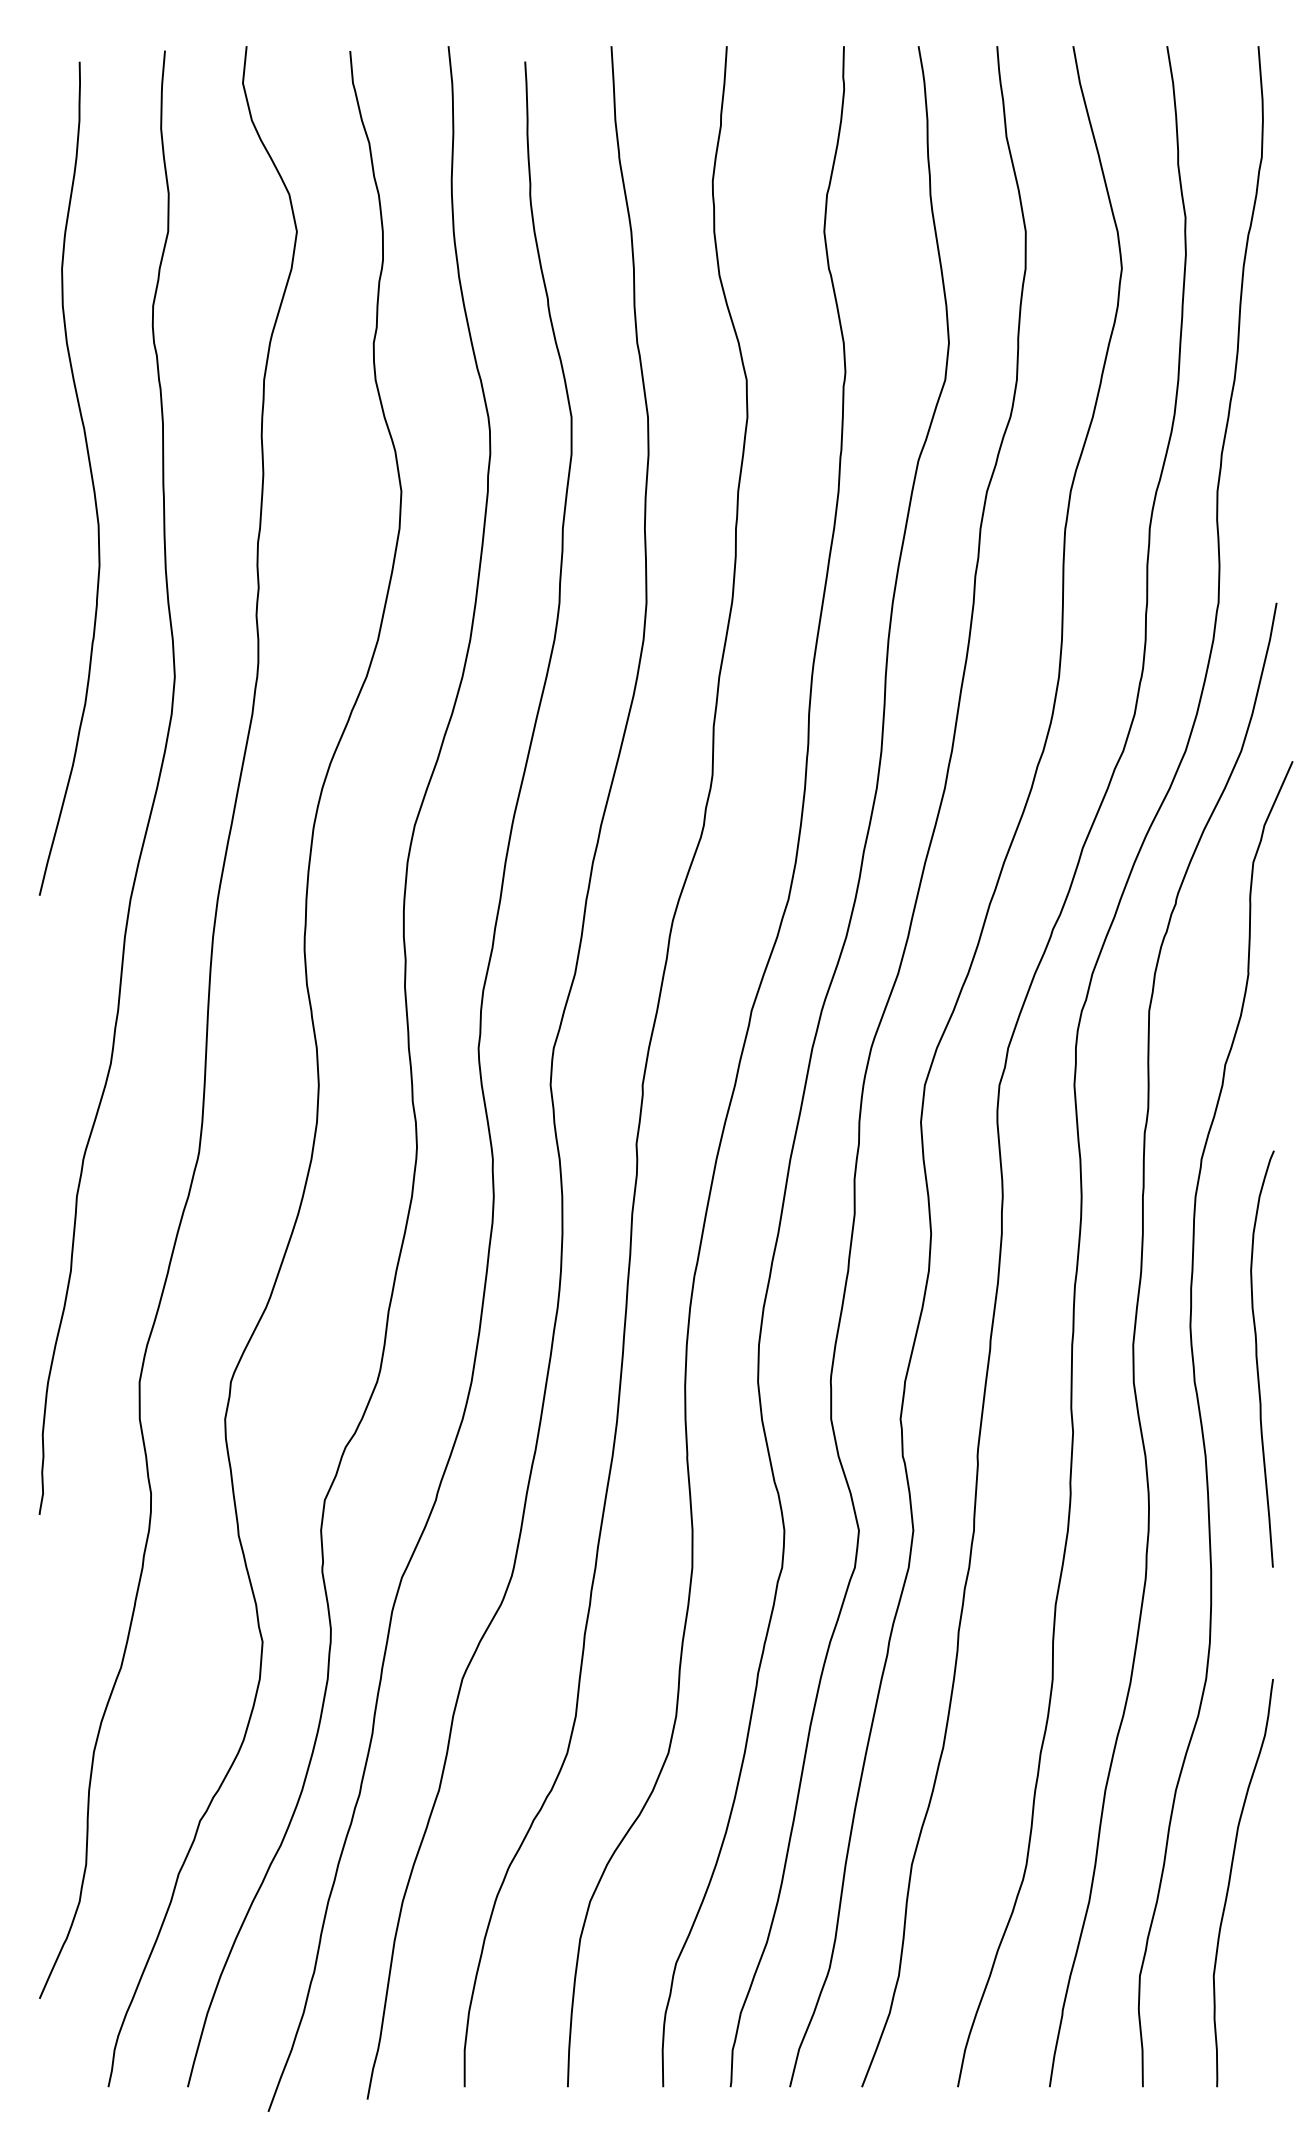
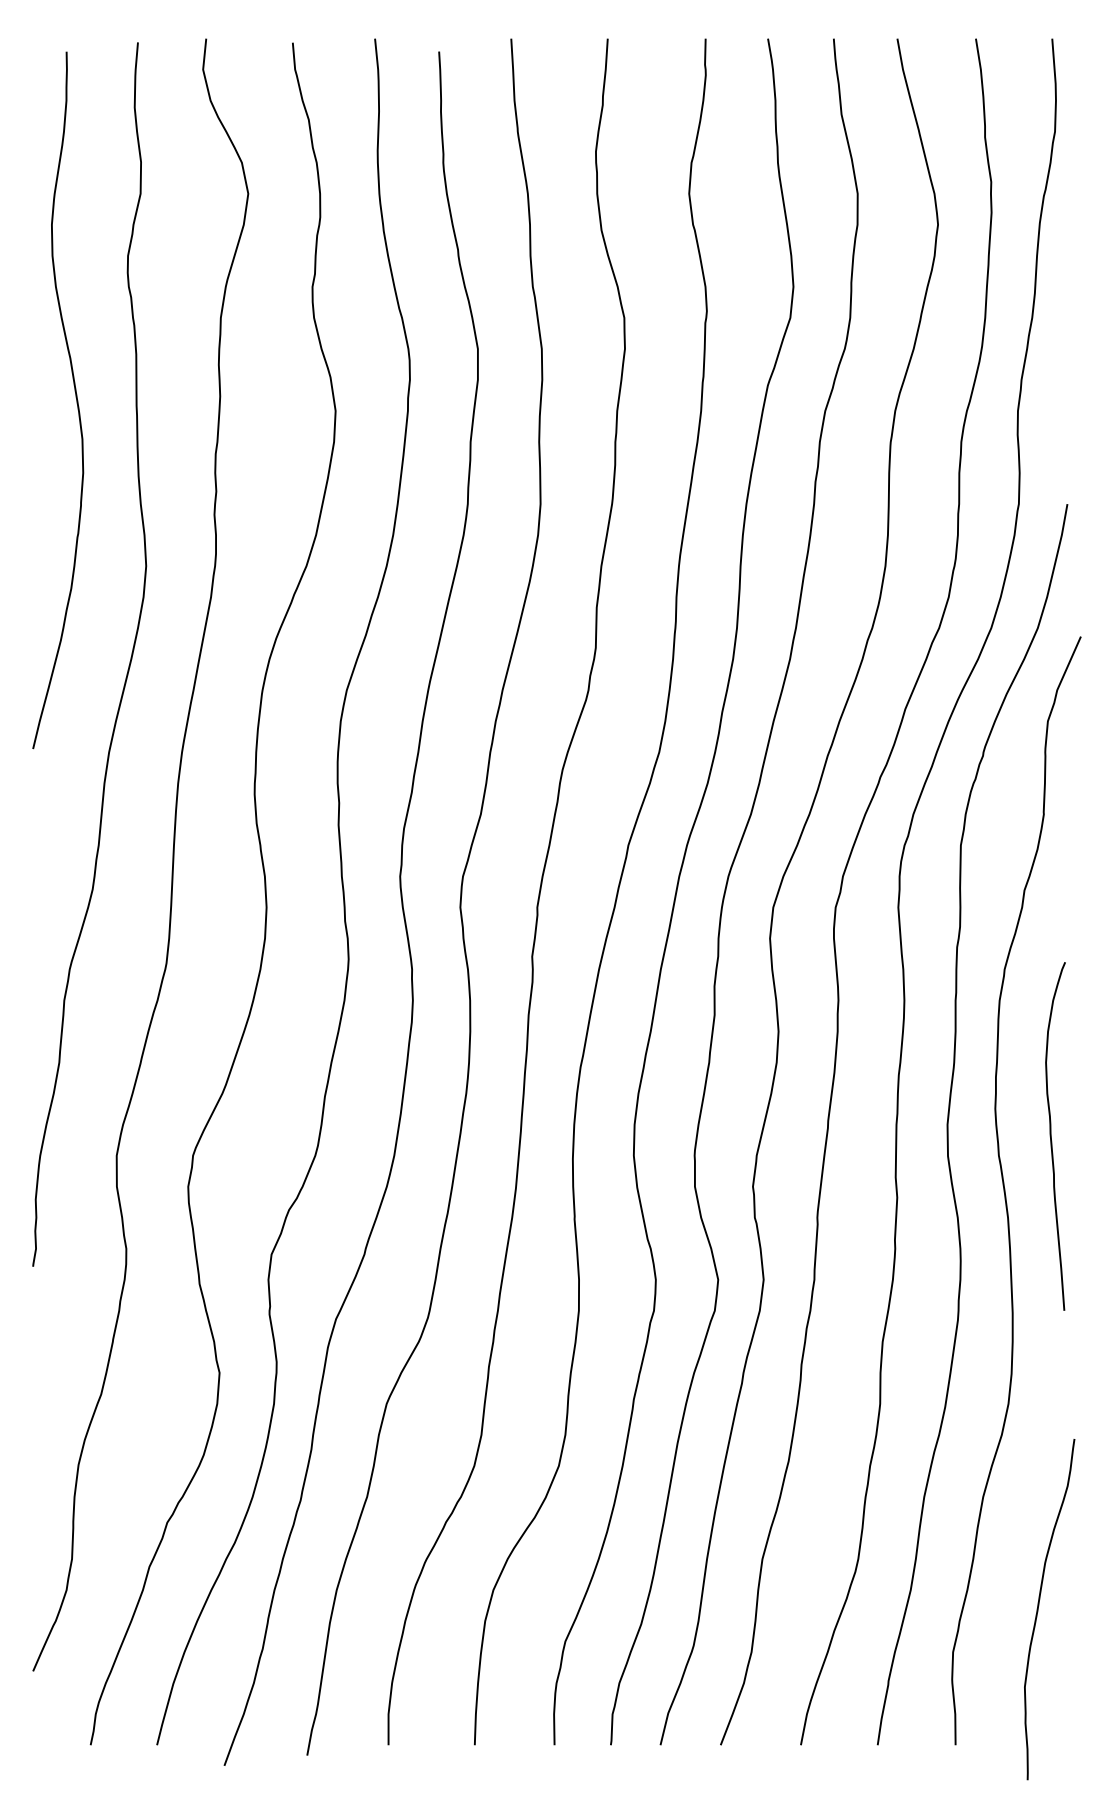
curve: (1231, 1878) -> (1039, 1605), moved

